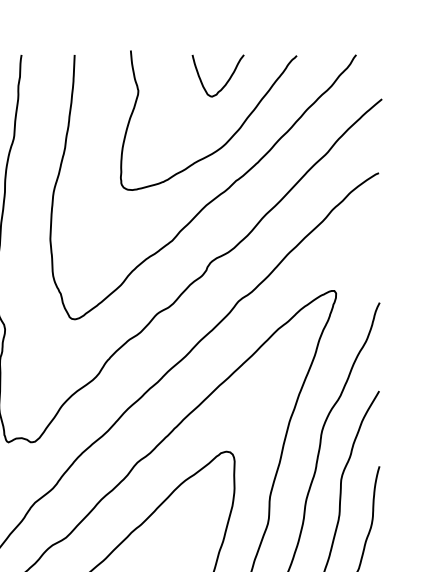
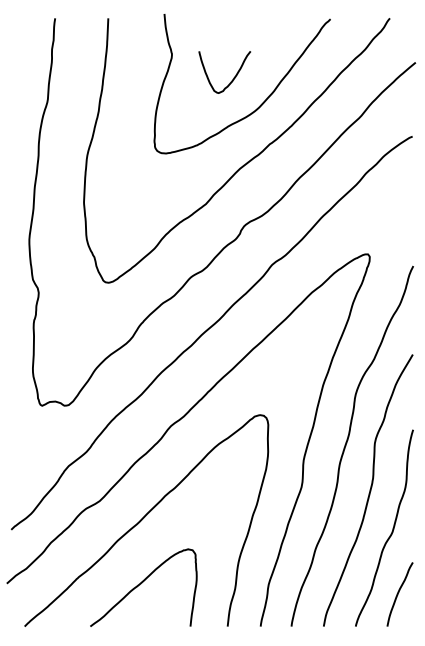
curve: (226, 81) -> (233, 77), moved

